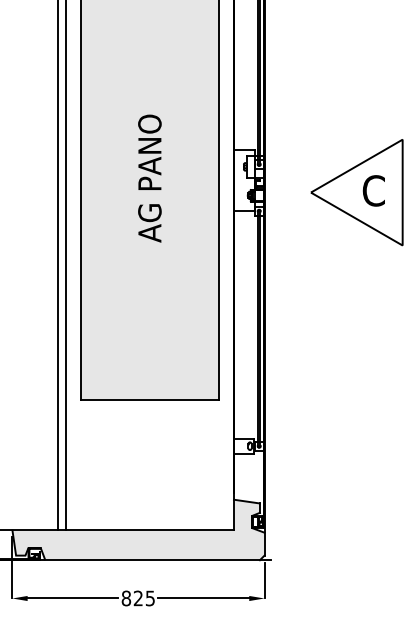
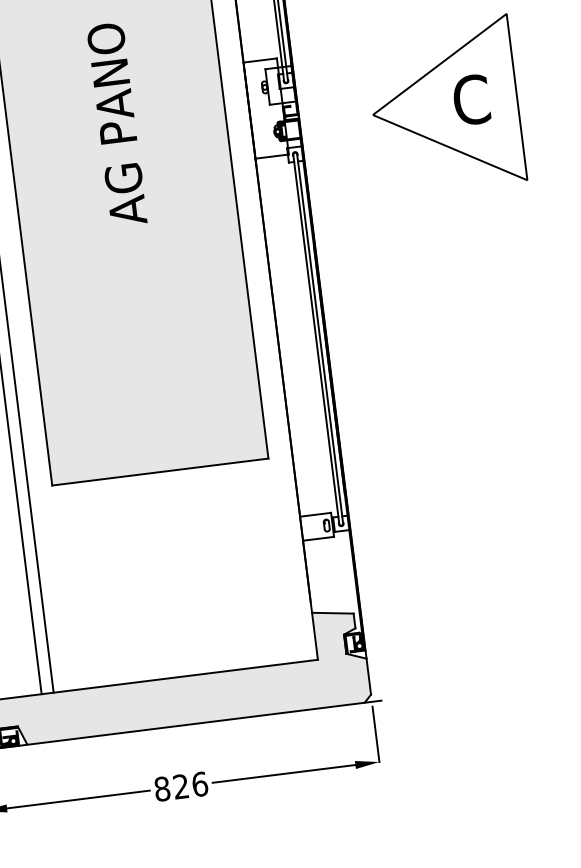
text: (150, 598) -> (200, 784), 825 -> 826

